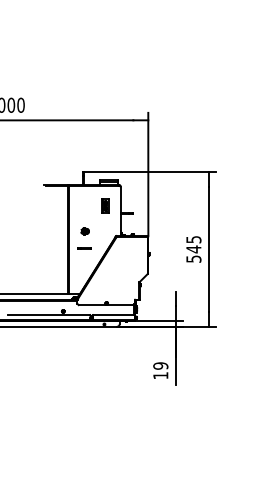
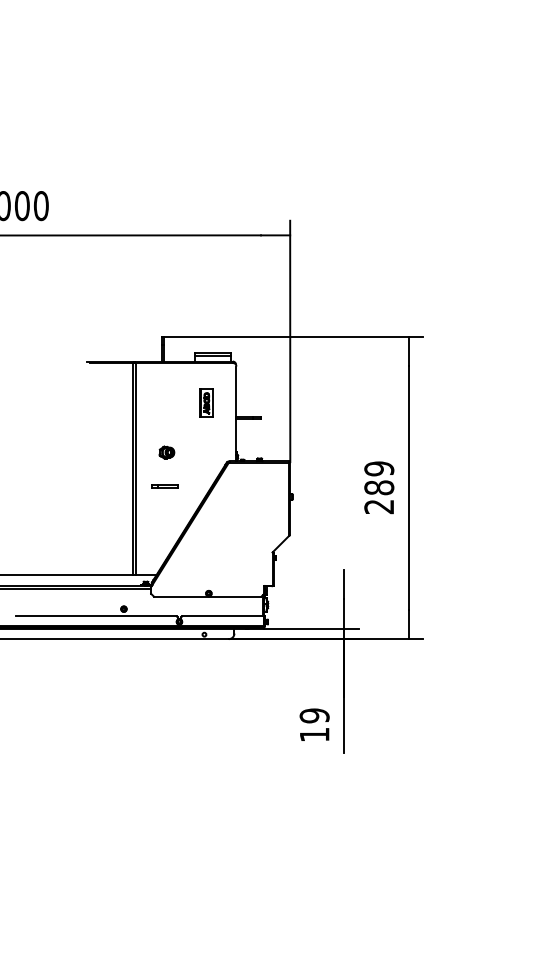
text: (193, 249) -> (378, 487), 545 -> 289

